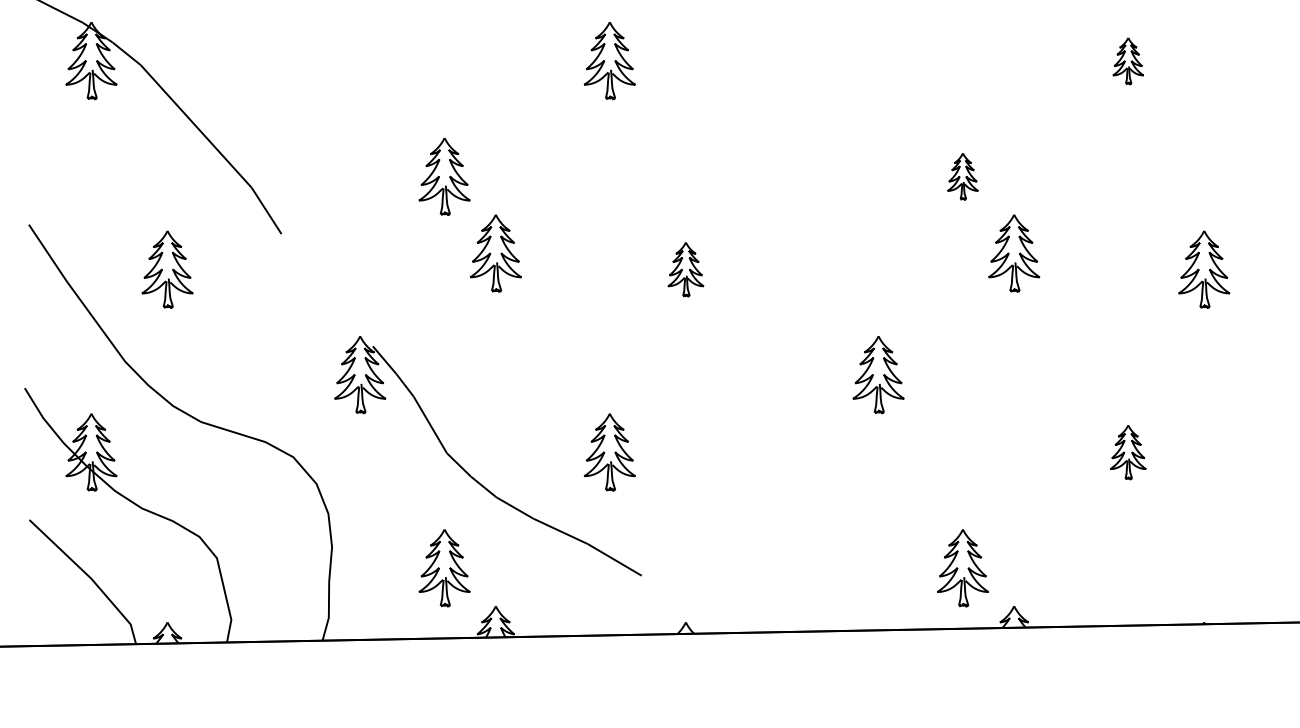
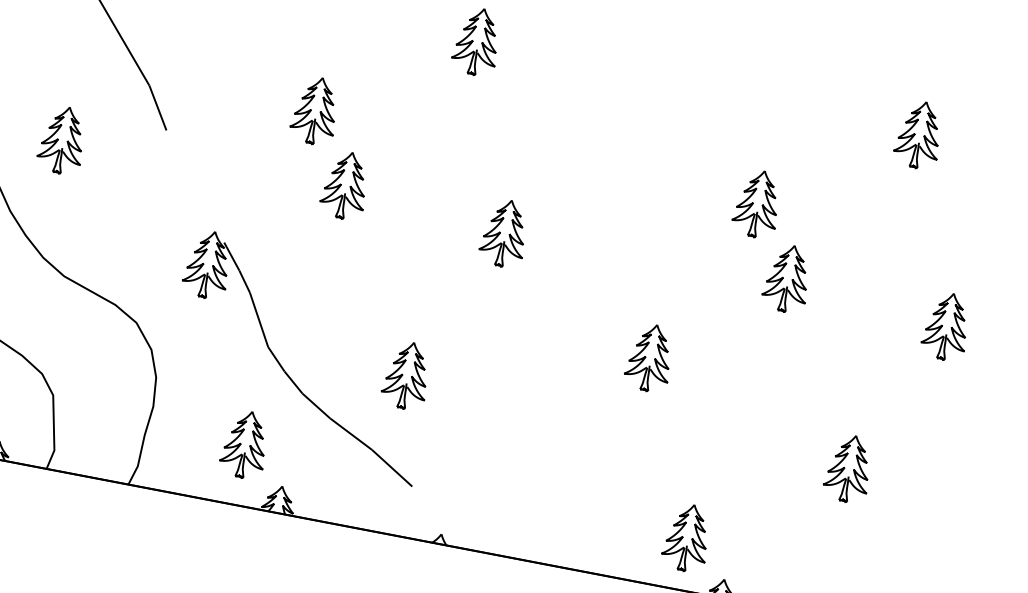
part: (1128, 61) -> (919, 135), size x1.67
part: (962, 176) -> (757, 203), size x1.67
part: (685, 269) -> (504, 233), size x1.43
part: (1128, 452) -> (849, 468), size x1.43

